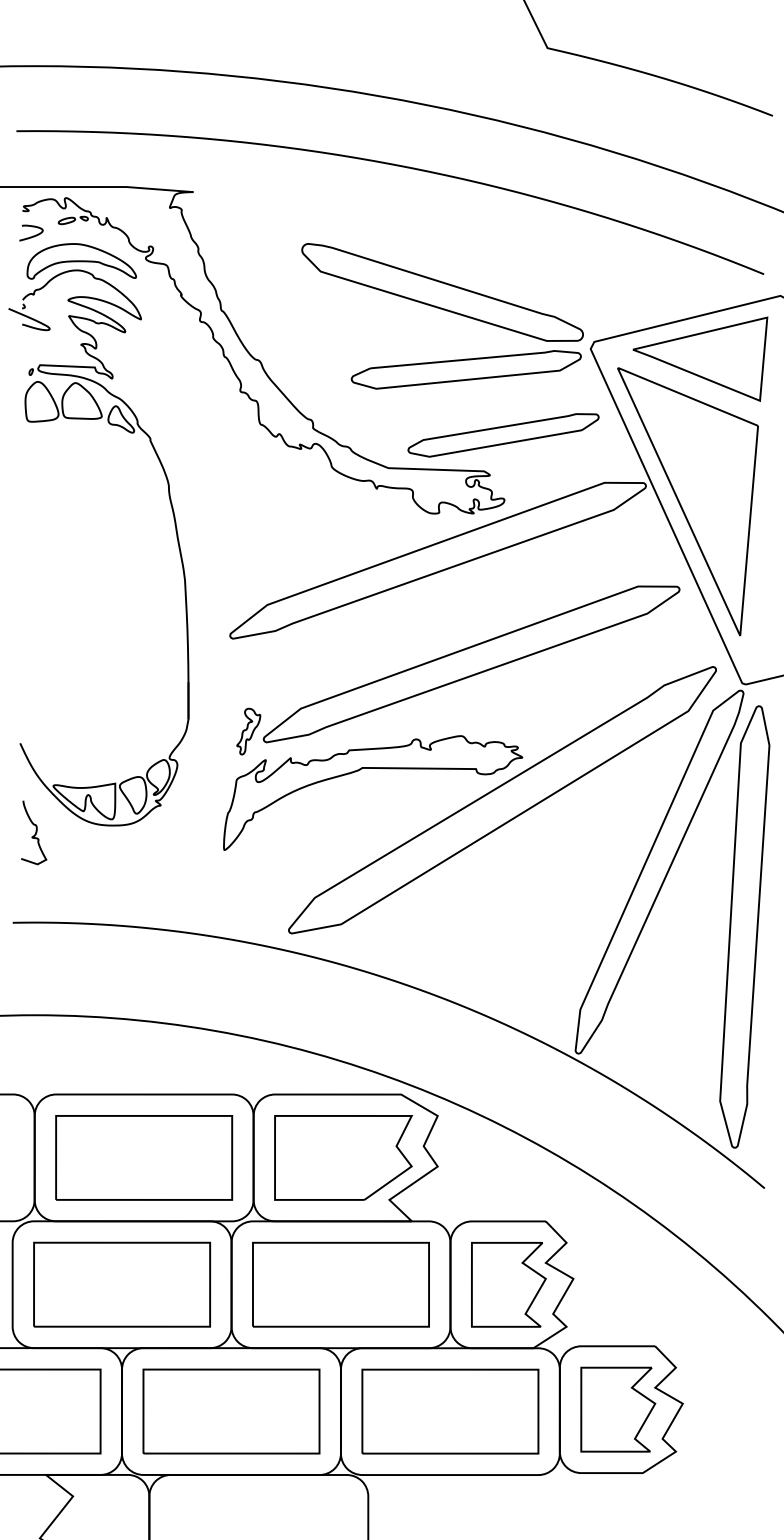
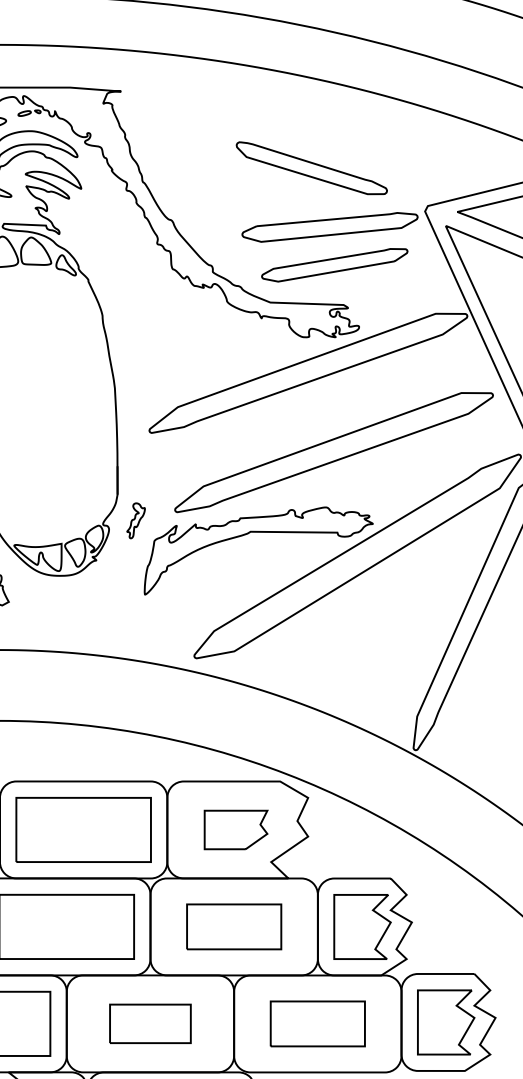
part: (442, 292) -> (311, 168), size x0.7
part: (503, 435) -> (334, 265), moved
part: (248, 731) -> (135, 520), moved
part: (343, 1157) -> (236, 829), size x0.6
part: (340, 1284) -> (233, 926), size x0.7
part: (231, 1411) -> (150, 1023), size x0.6
part: (450, 1411) -> (317, 1023), size x0.7

